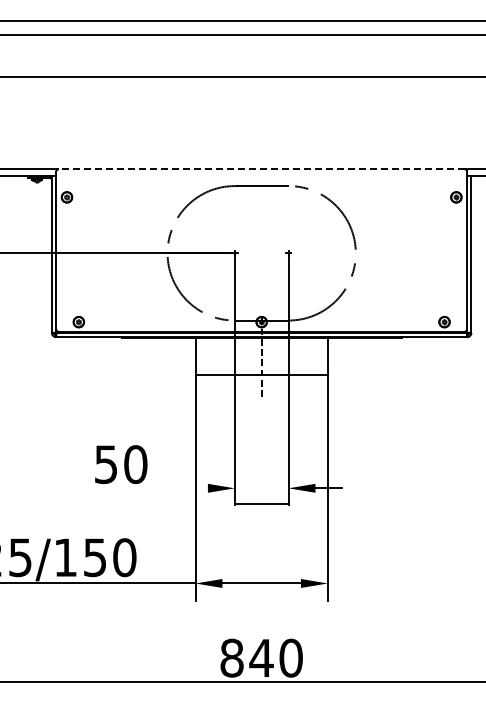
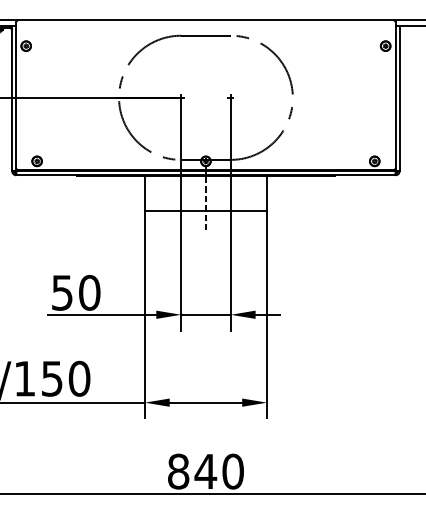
line: (261, 169) -> (205, 20), dashed -> solid
line: (148, 488) -> (101, 314), added
line: (261, 504) -> (205, 314), moved

